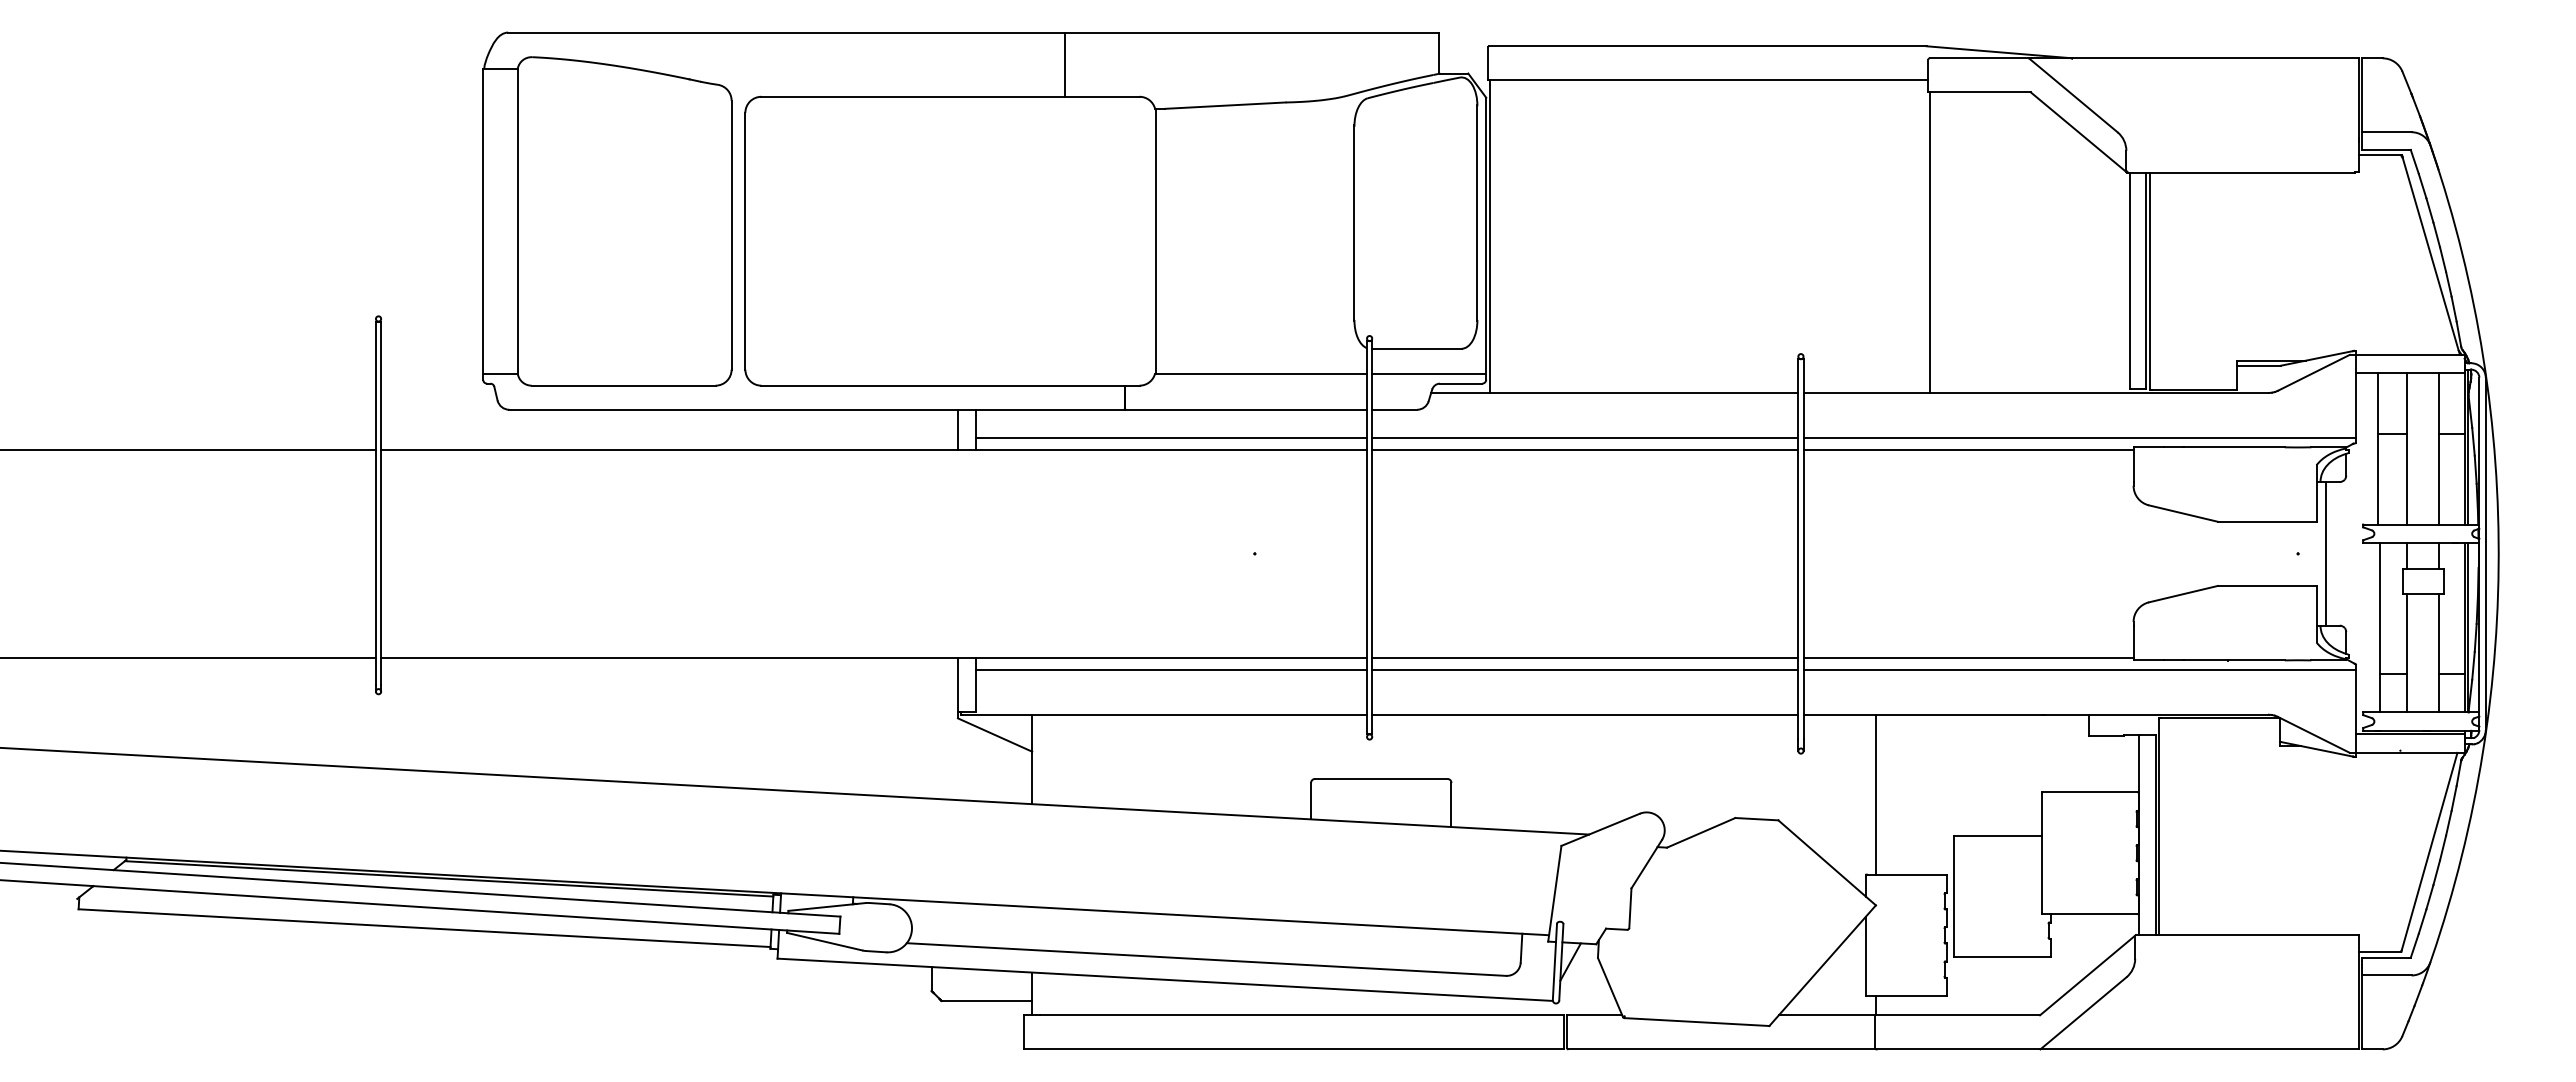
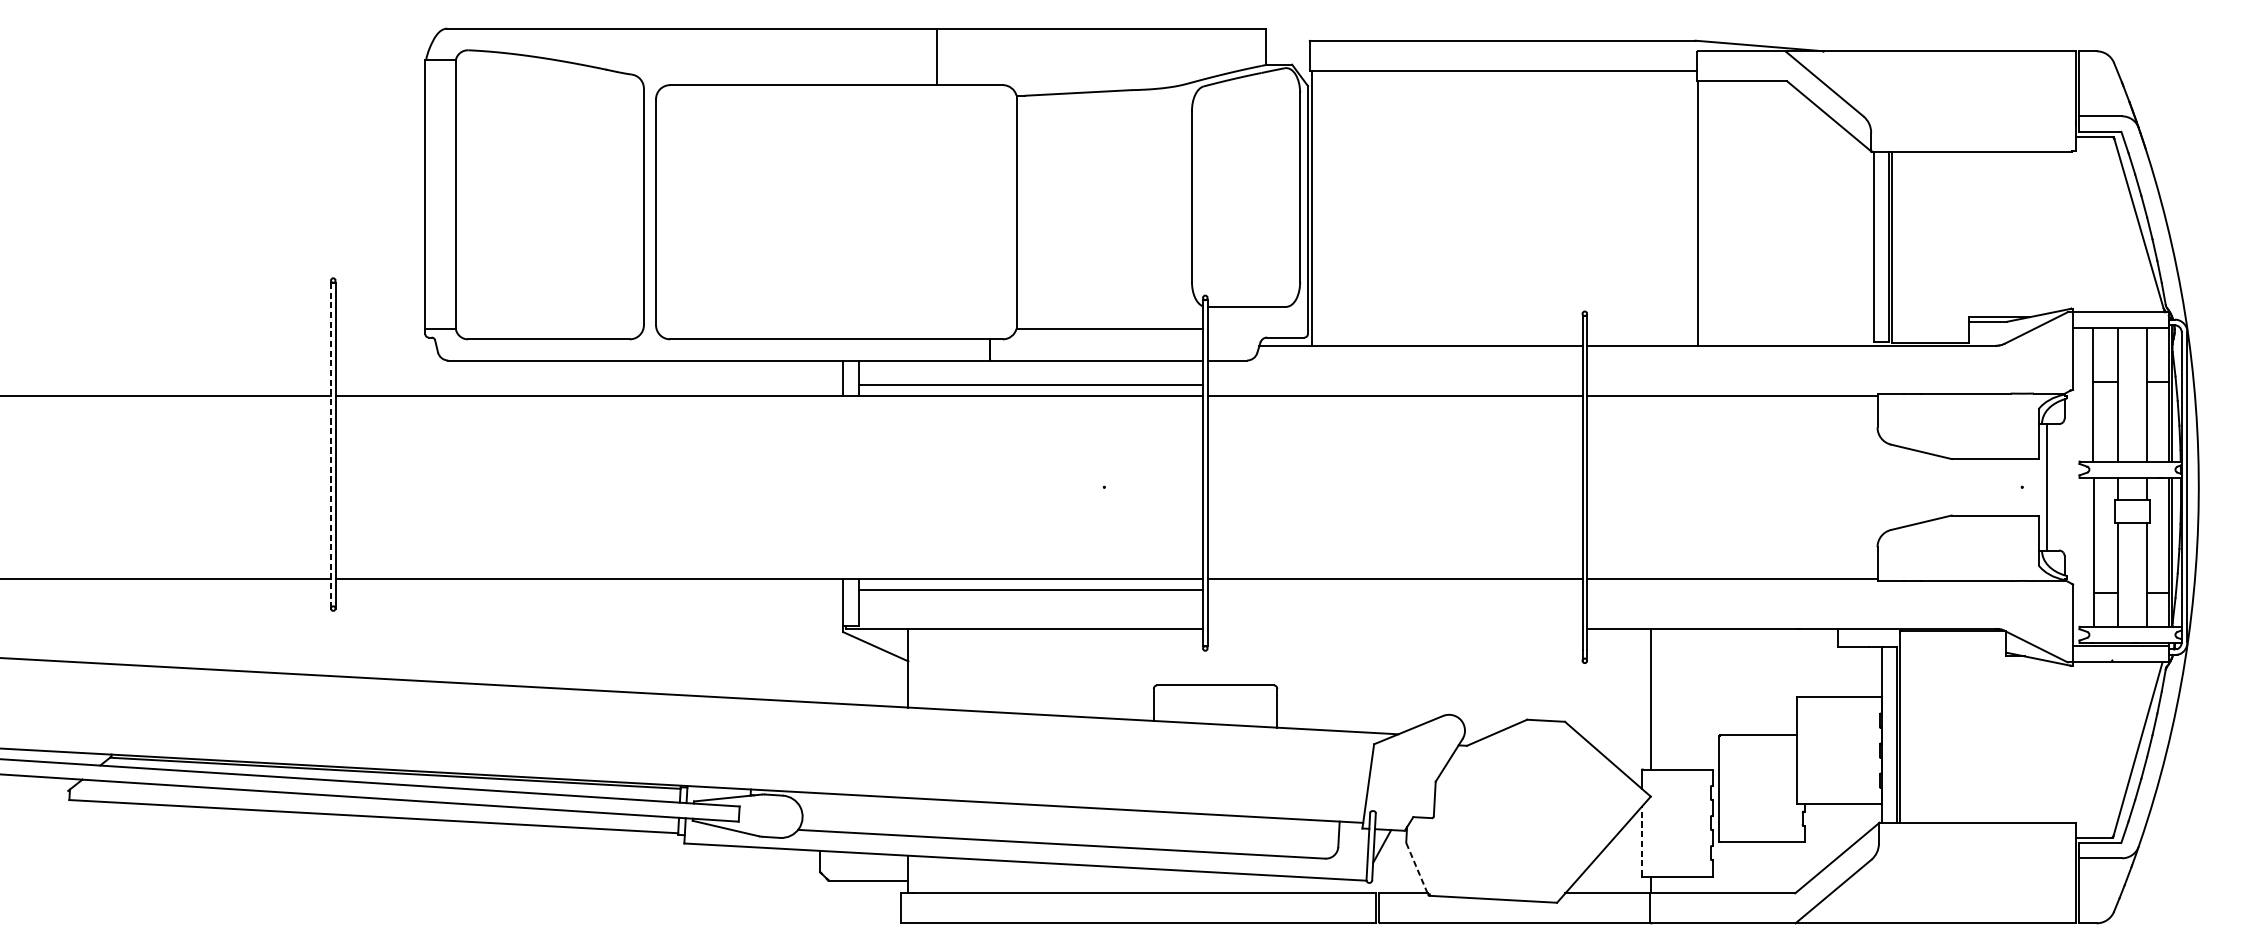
line: (1429, 373) -> (1258, 328), removed
line: (1585, 437) -> (1395, 384), removed
line: (2079, 437) -> (1829, 384), removed
line: (375, 503) -> (330, 443), solid -> dashed
line: (1585, 670) -> (1395, 589), removed
line: (2079, 670) -> (1829, 589), removed
line: (1585, 714) -> (1395, 628), removed
line: (1865, 955) -> (1641, 840), solid -> dashed
line: (1610, 987) -> (1417, 868), solid -> dashed

